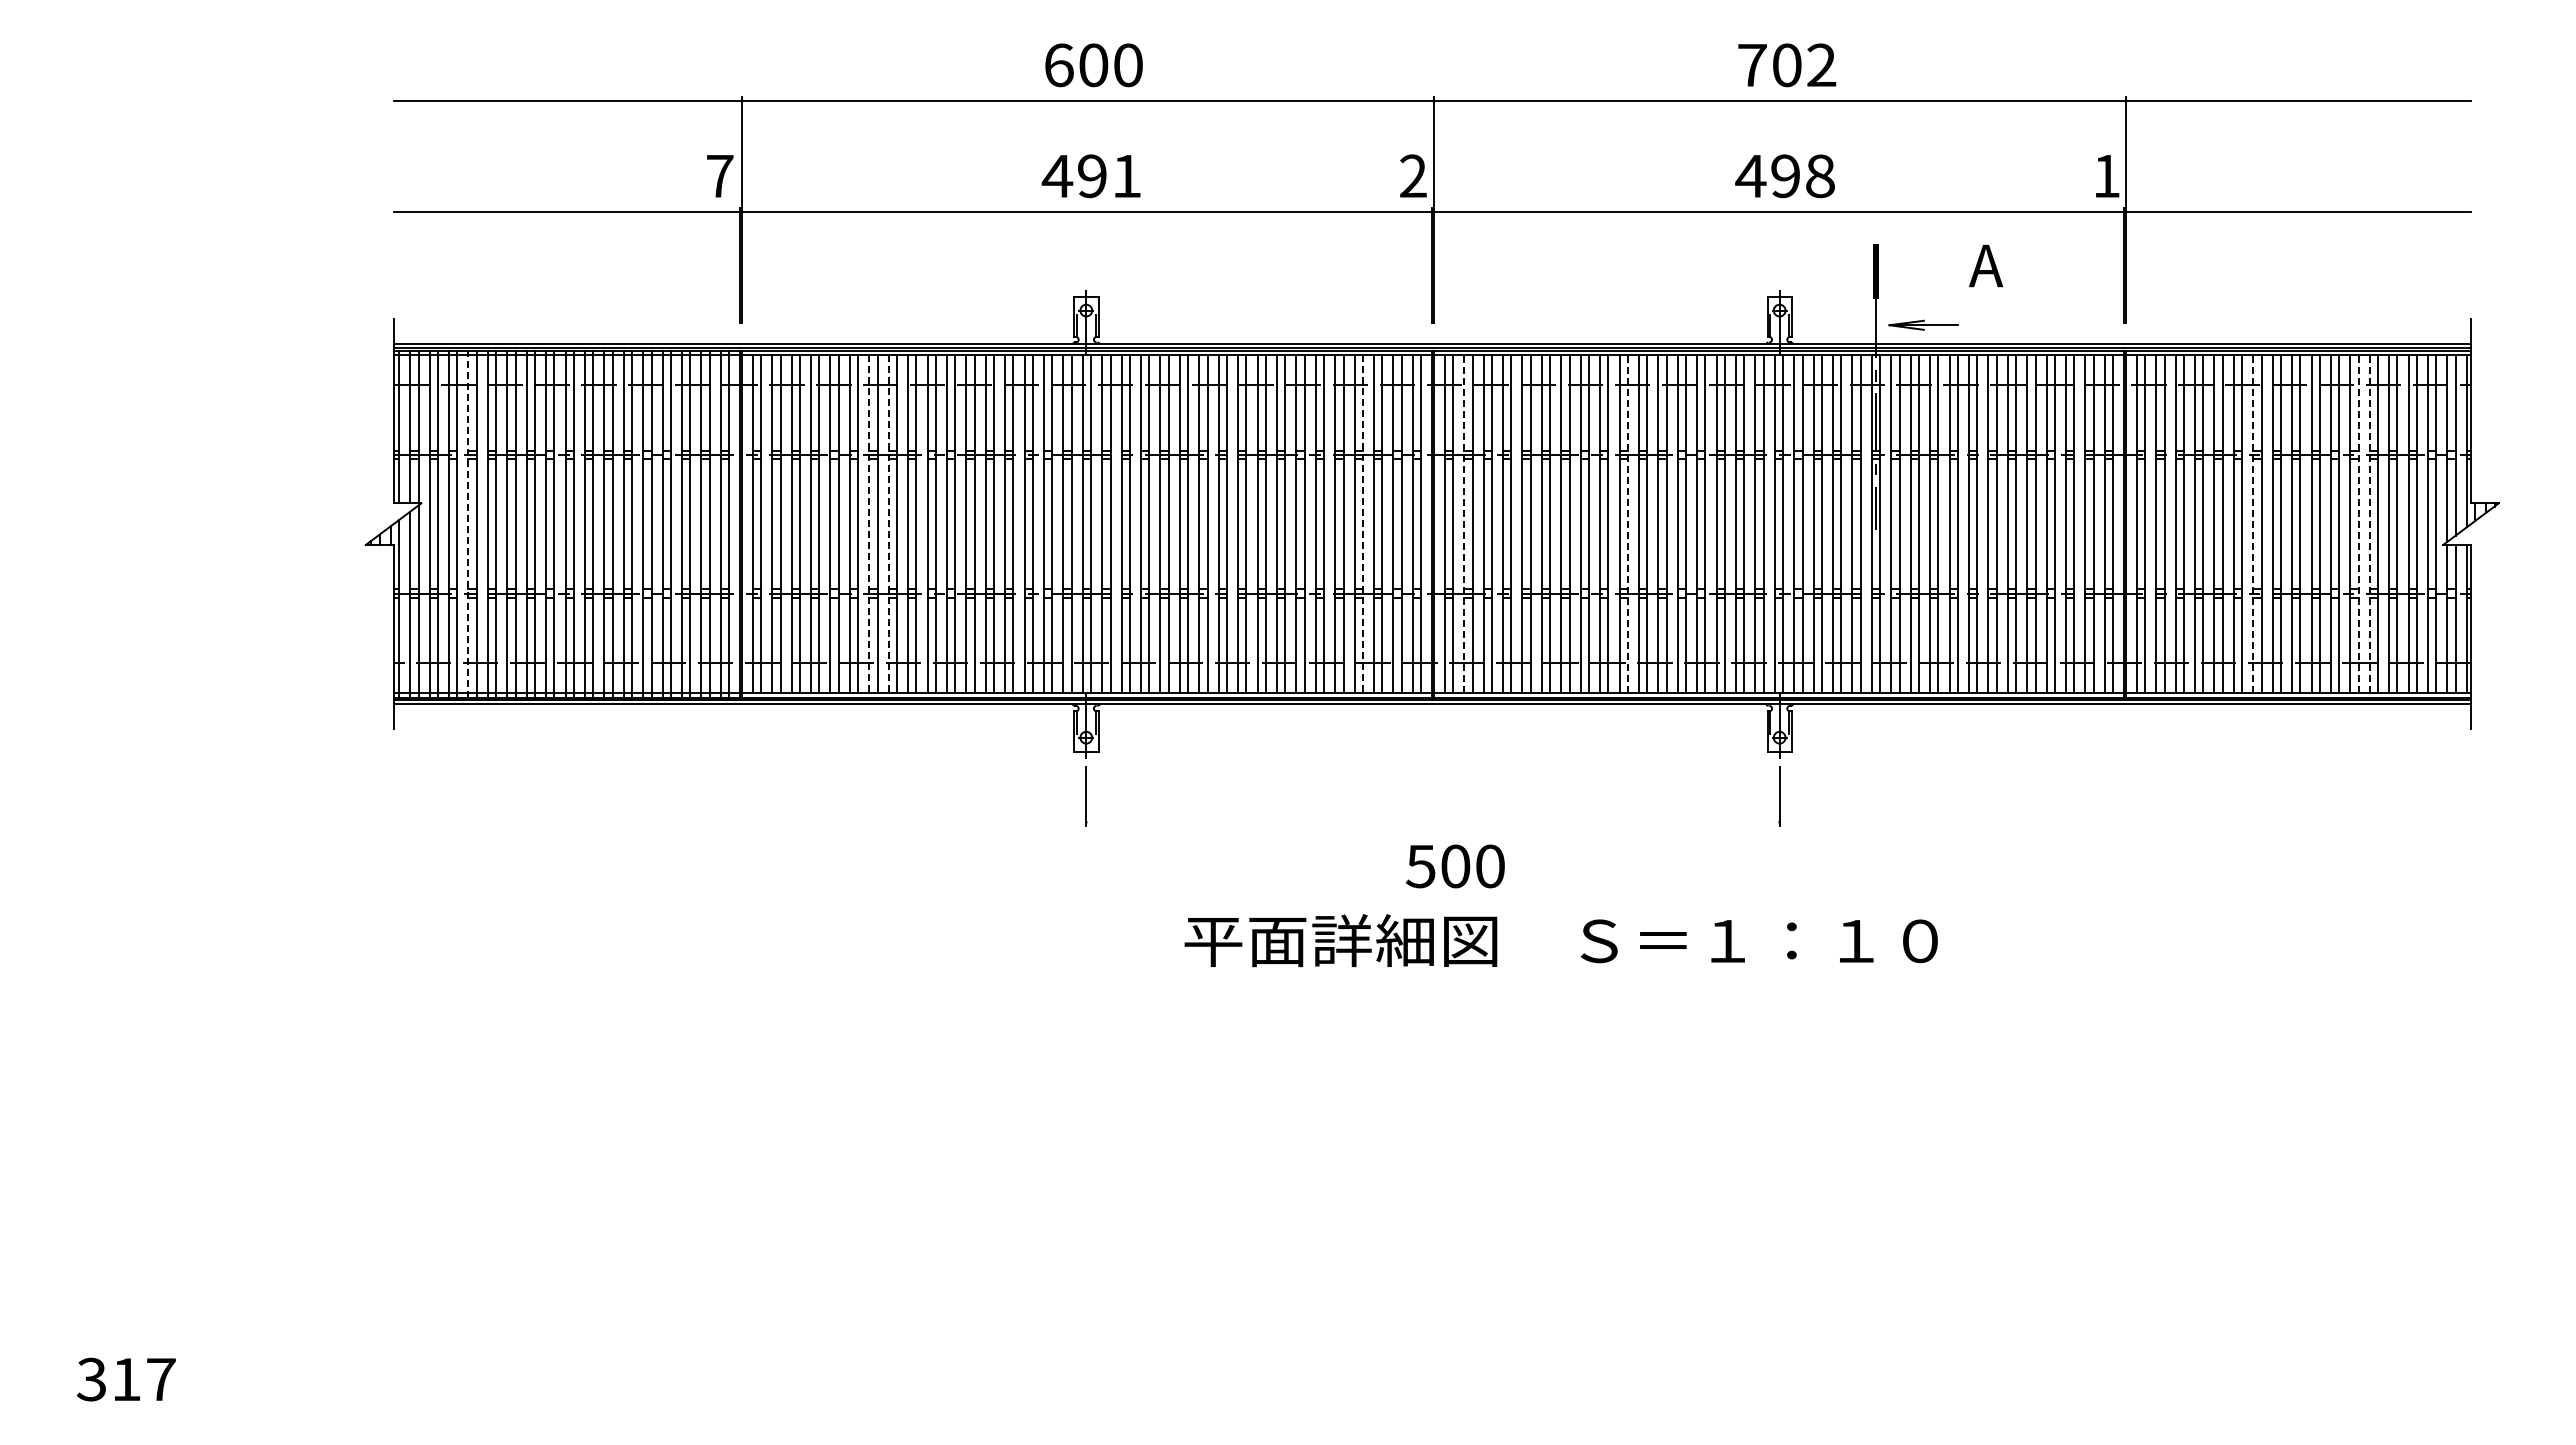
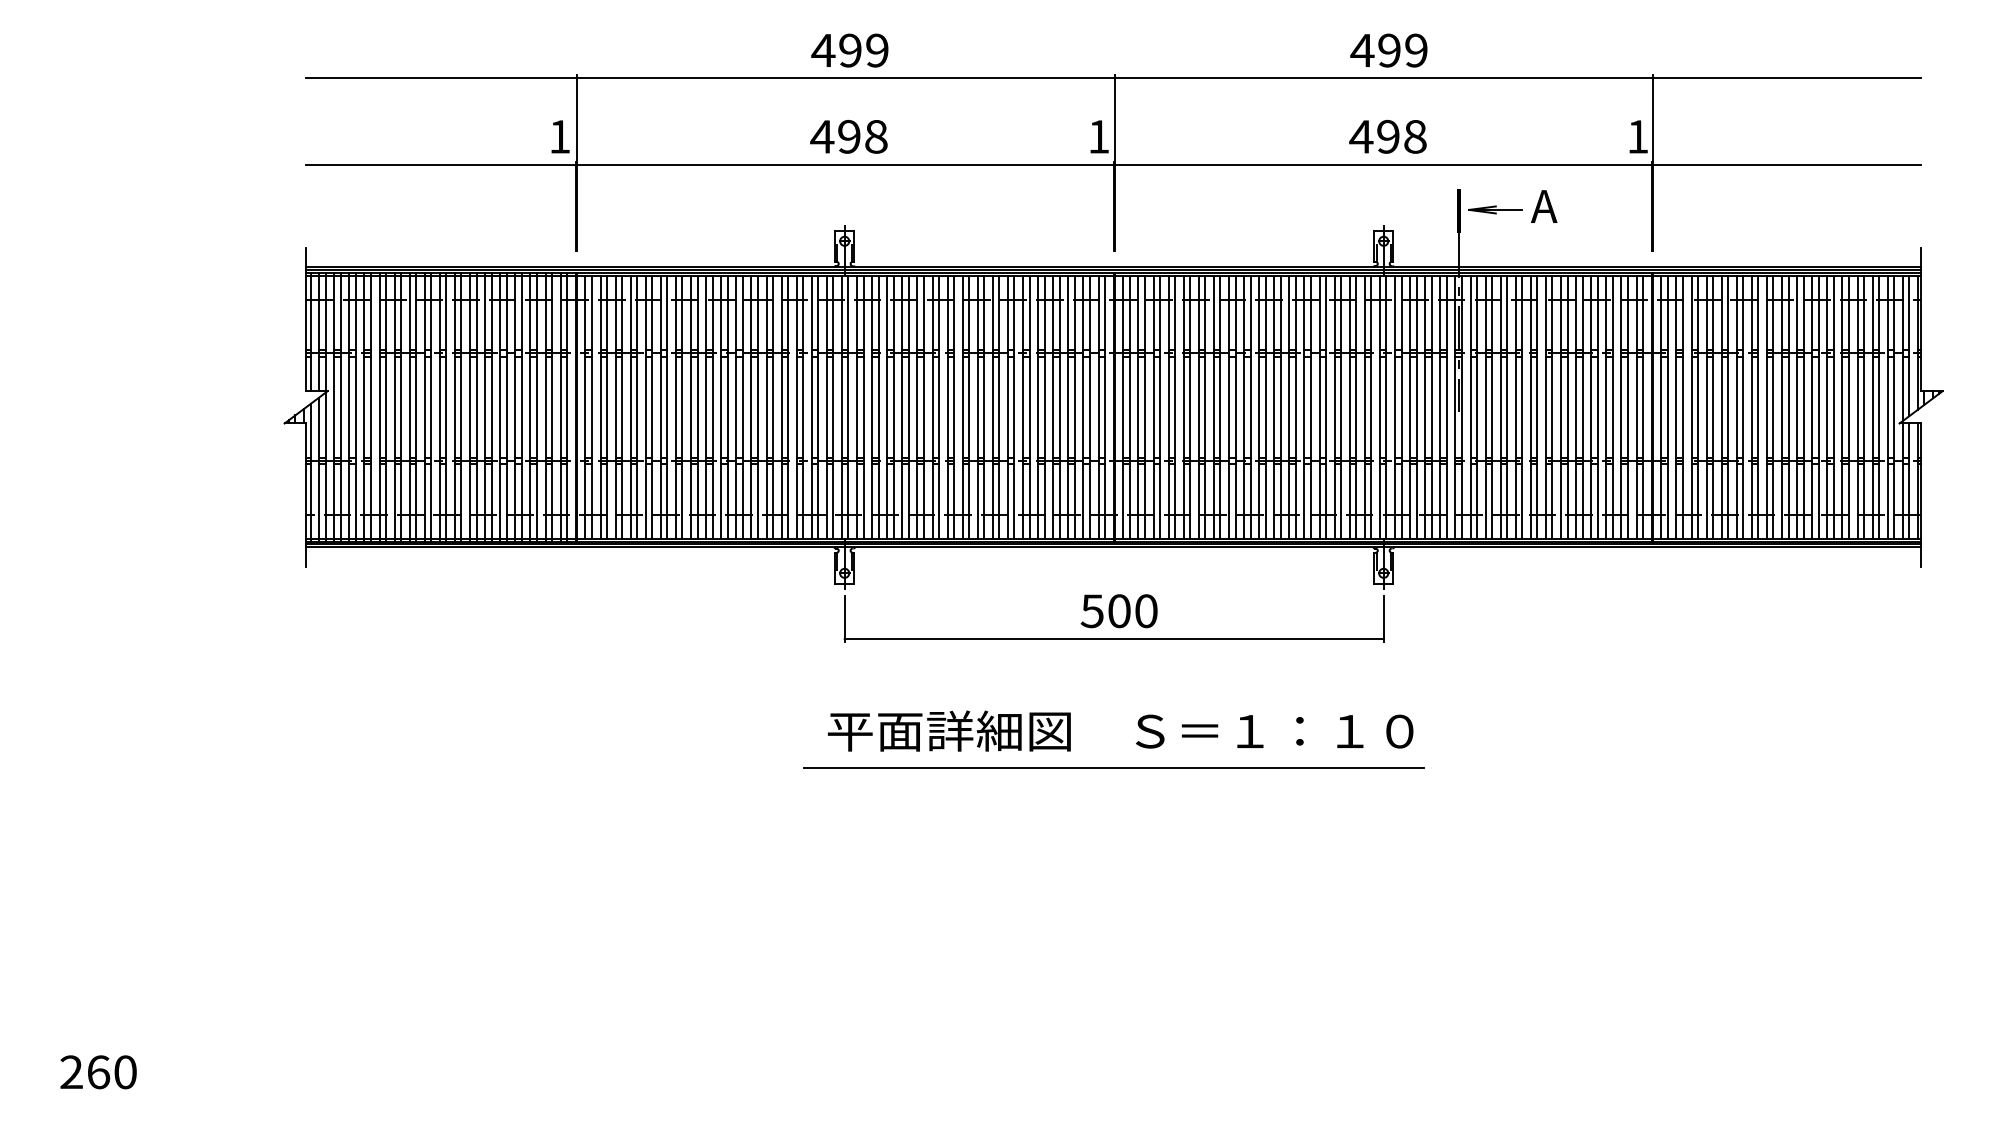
text: (1092, 65) -> (849, 50), 600 -> 499
text: (1786, 65) -> (1389, 50), 702 -> 499
text: (1413, 175) -> (1099, 136), 2 -> 1
text: (720, 176) -> (560, 137), 7 -> 1
text: (1126, 176) -> (875, 137), 491 -> 498
part: (1923, 324) -> (1495, 209), moved
line: (468, 523) -> (364, 406), dashed -> solid
line: (1464, 523) -> (1138, 406), dashed -> solid
line: (1627, 523) -> (1265, 406), dashed -> solid
line: (2253, 523) -> (1752, 406), dashed -> solid
line: (2358, 523) -> (1833, 406), dashed -> solid
line: (2369, 523) -> (1842, 406), dashed -> solid
line: (869, 524) -> (676, 407), dashed -> solid
line: (888, 524) -> (690, 407), dashed -> solid
line: (1362, 524) -> (1059, 407), dashed -> solid
line: (1432, 822) -> (1113, 639), added
text: (1454, 866) -> (1118, 611), moved
text: (1560, 940) -> (1120, 730), moved
line: (1432, 987) -> (1113, 767), added
text: (125, 1379) -> (97, 1072), 317 -> 260

